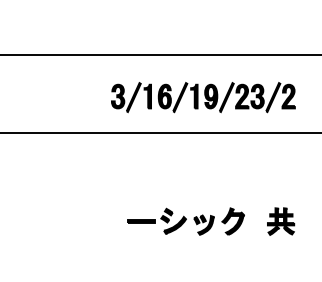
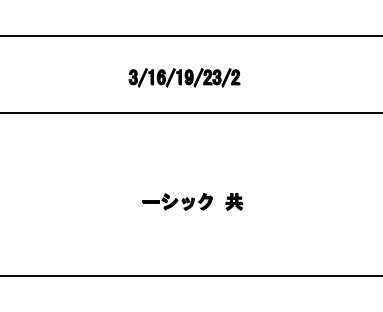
part: (203, 97) -> (184, 77), size x0.6
part: (211, 221) -> (192, 201), size x0.6

